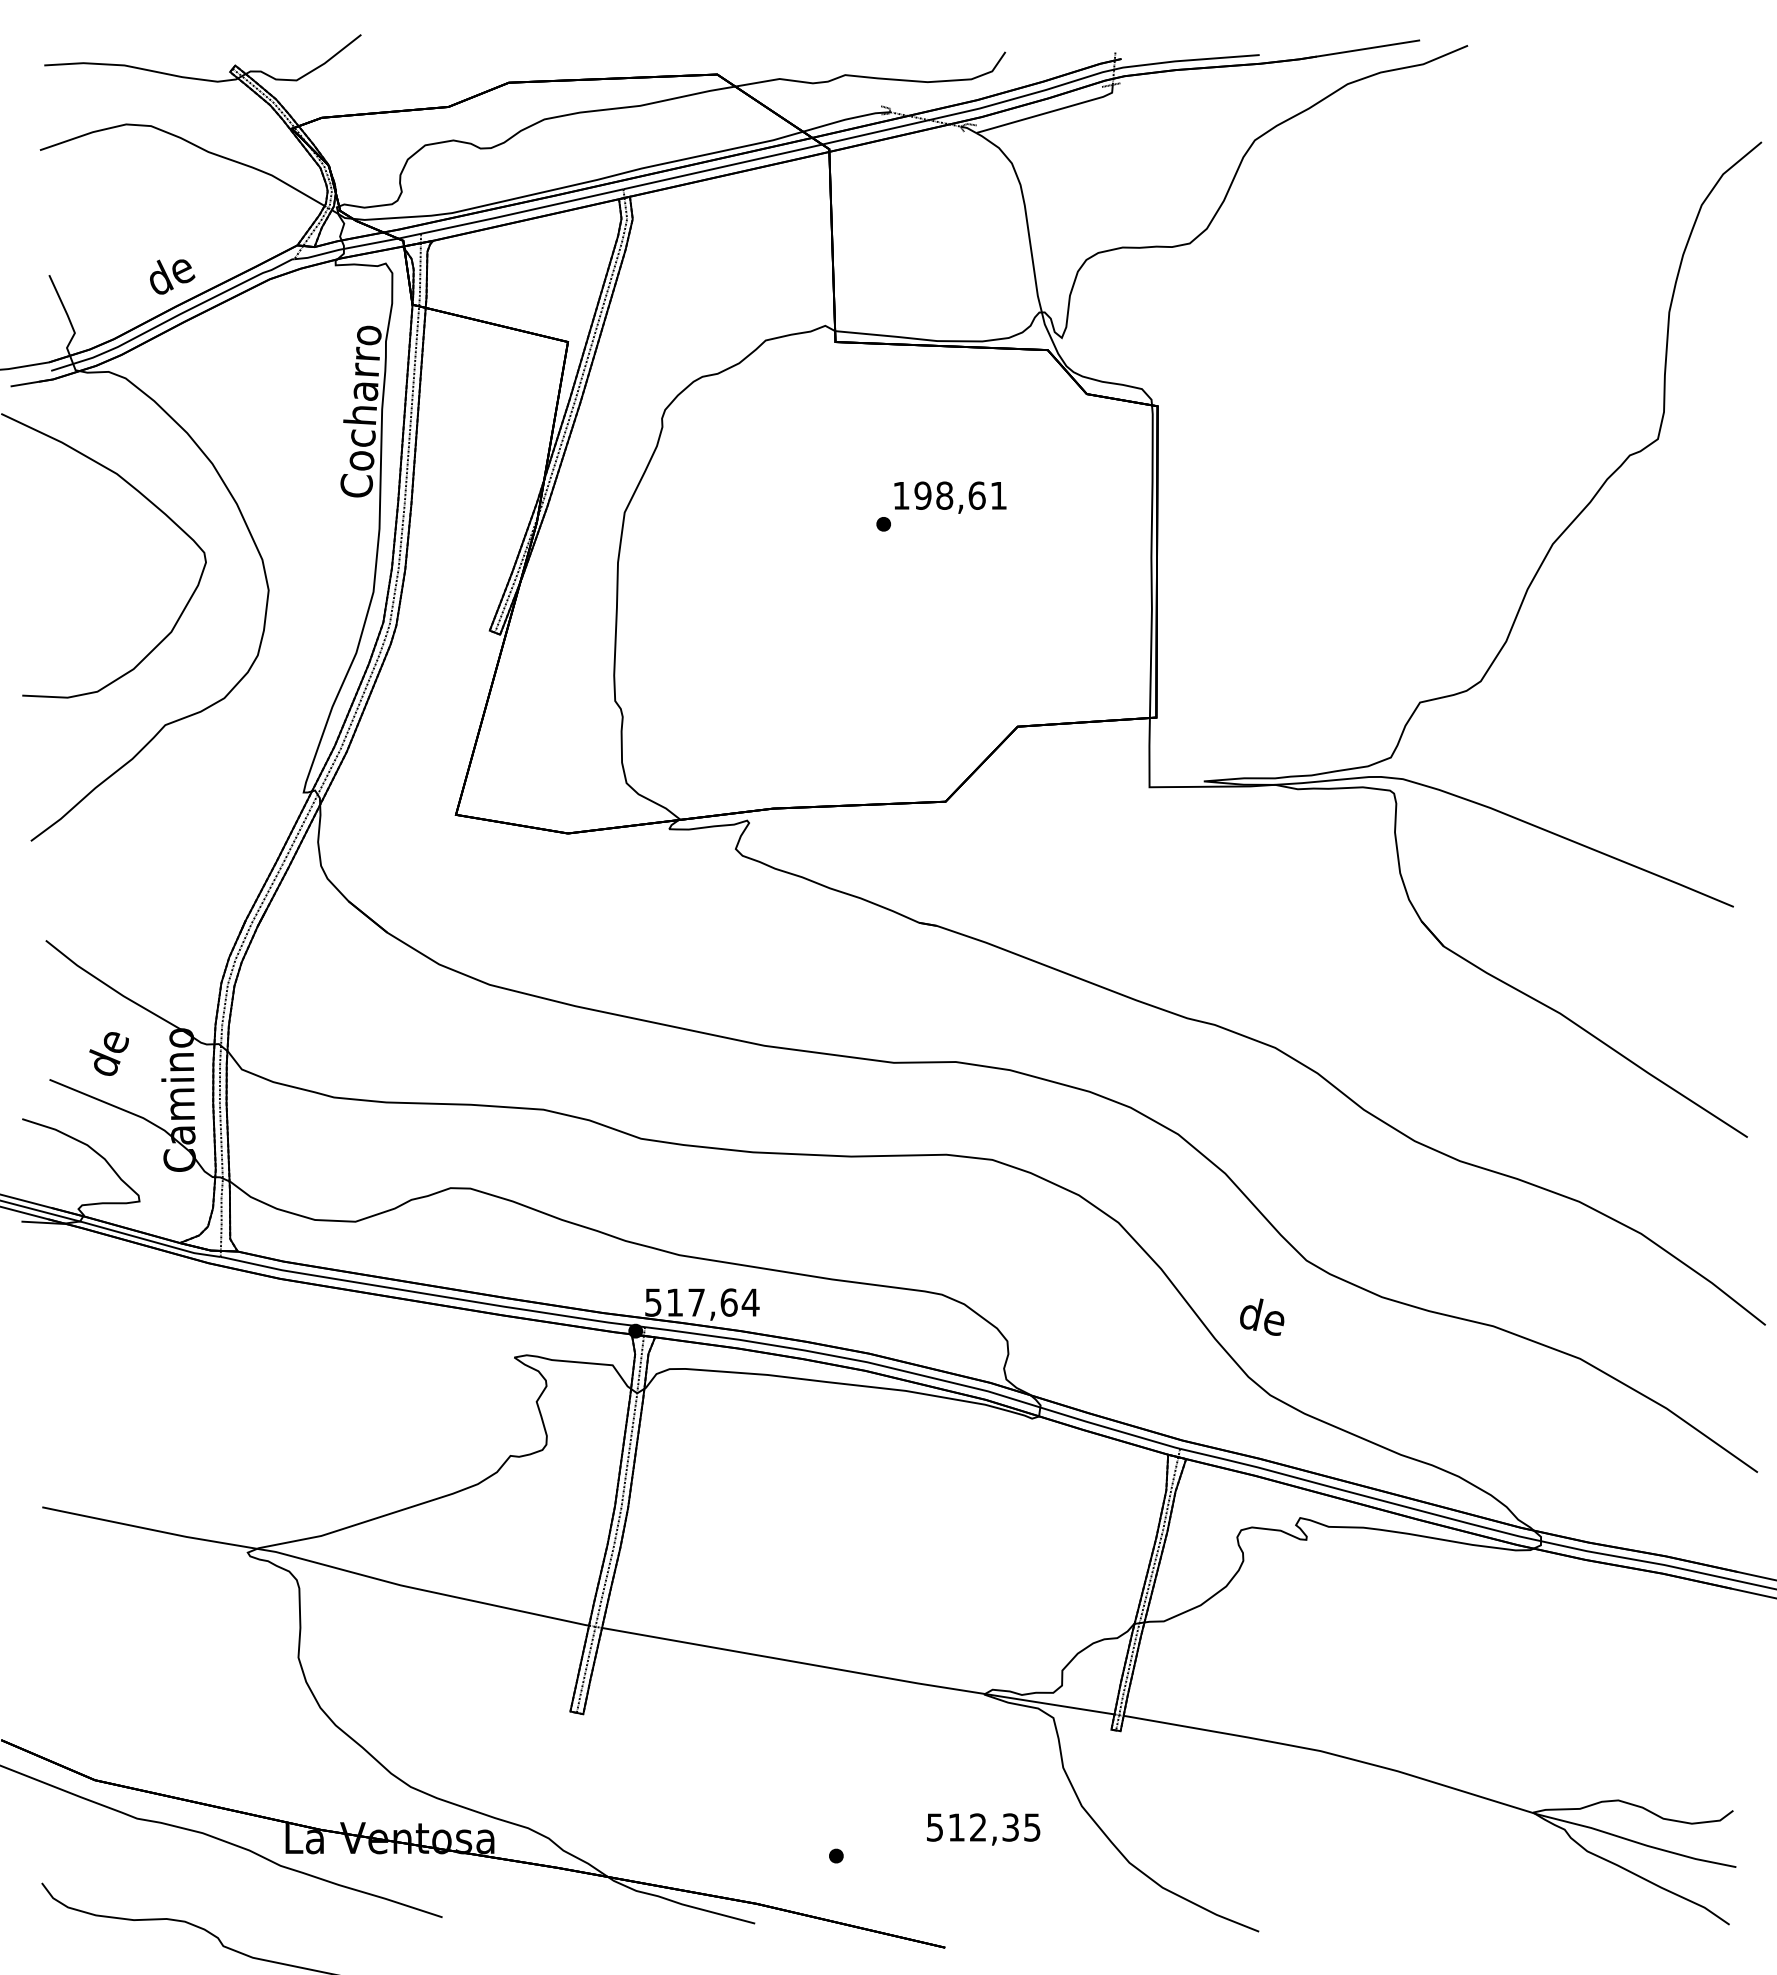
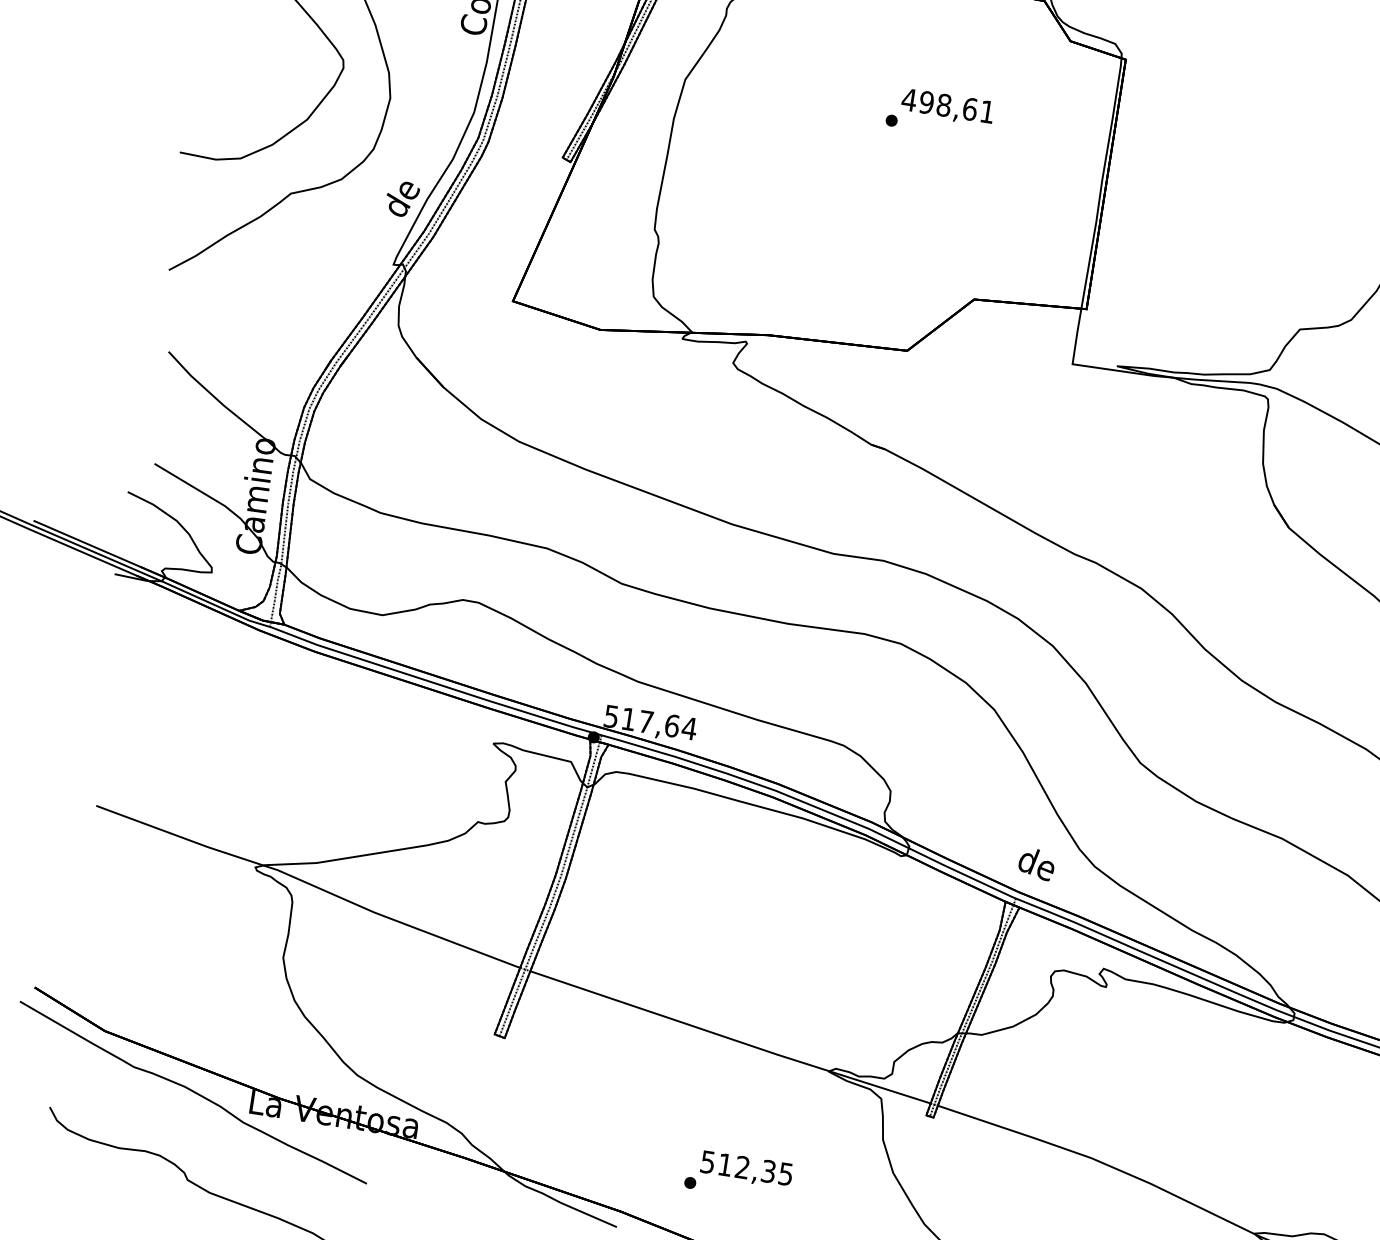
text: (901, 495) -> (909, 99), 198,61 -> 498,61
text: (108, 1053) -> (401, 198), moved
text: (1262, 1316) -> (1037, 863), moved
text: (983, 1829) -> (746, 1169), moved

